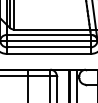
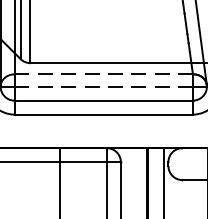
line: (48, 34) -> (102, 73), solid -> dashed
line: (48, 40) -> (102, 86), solid -> dashed

